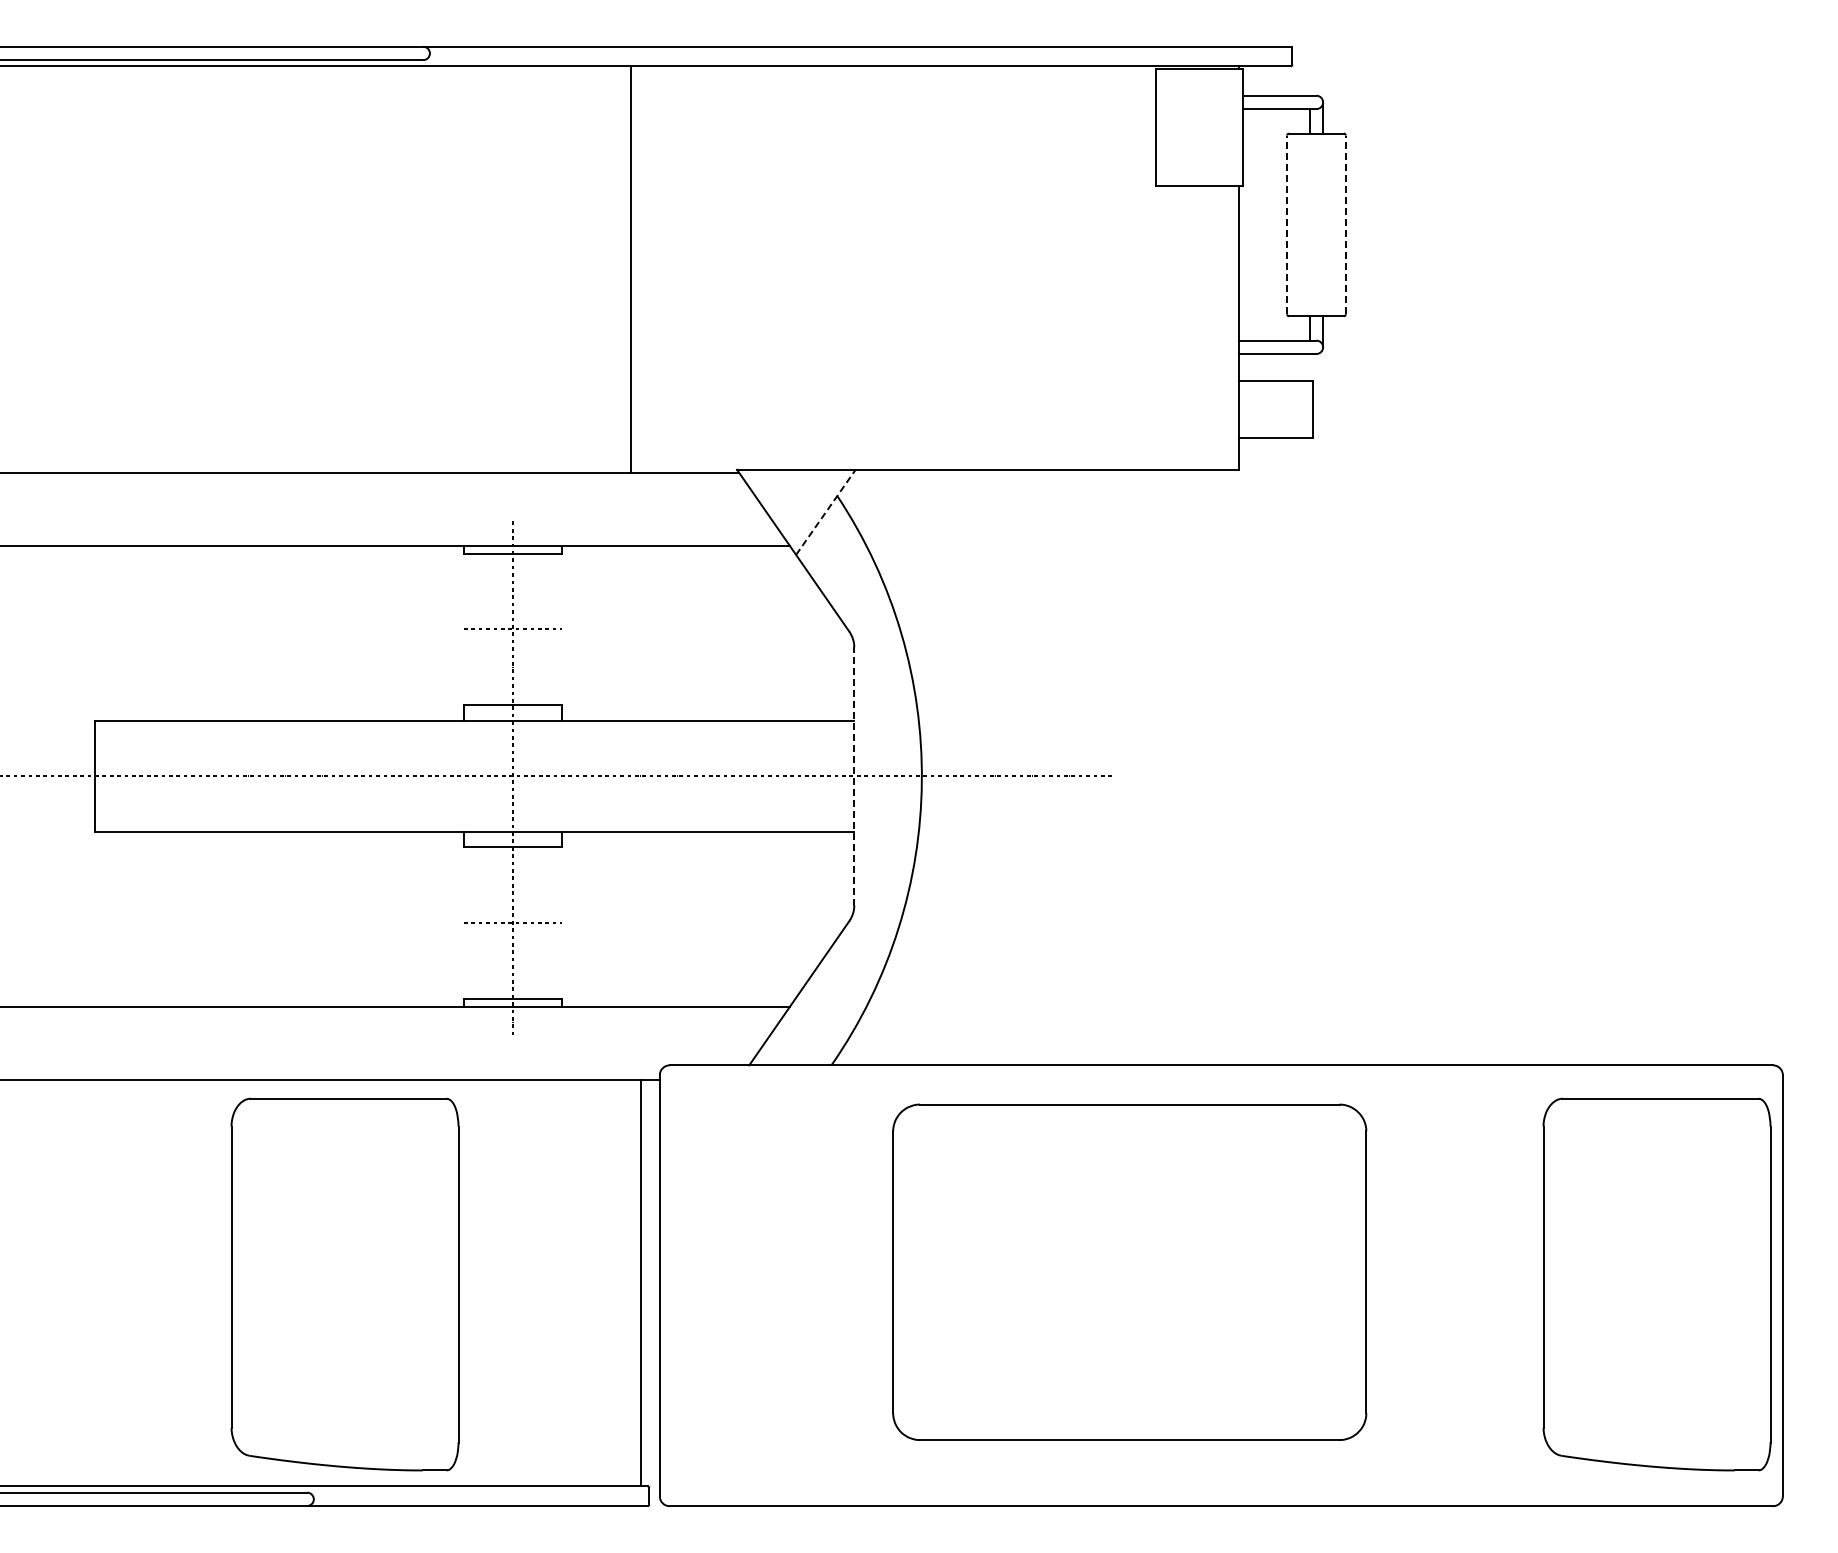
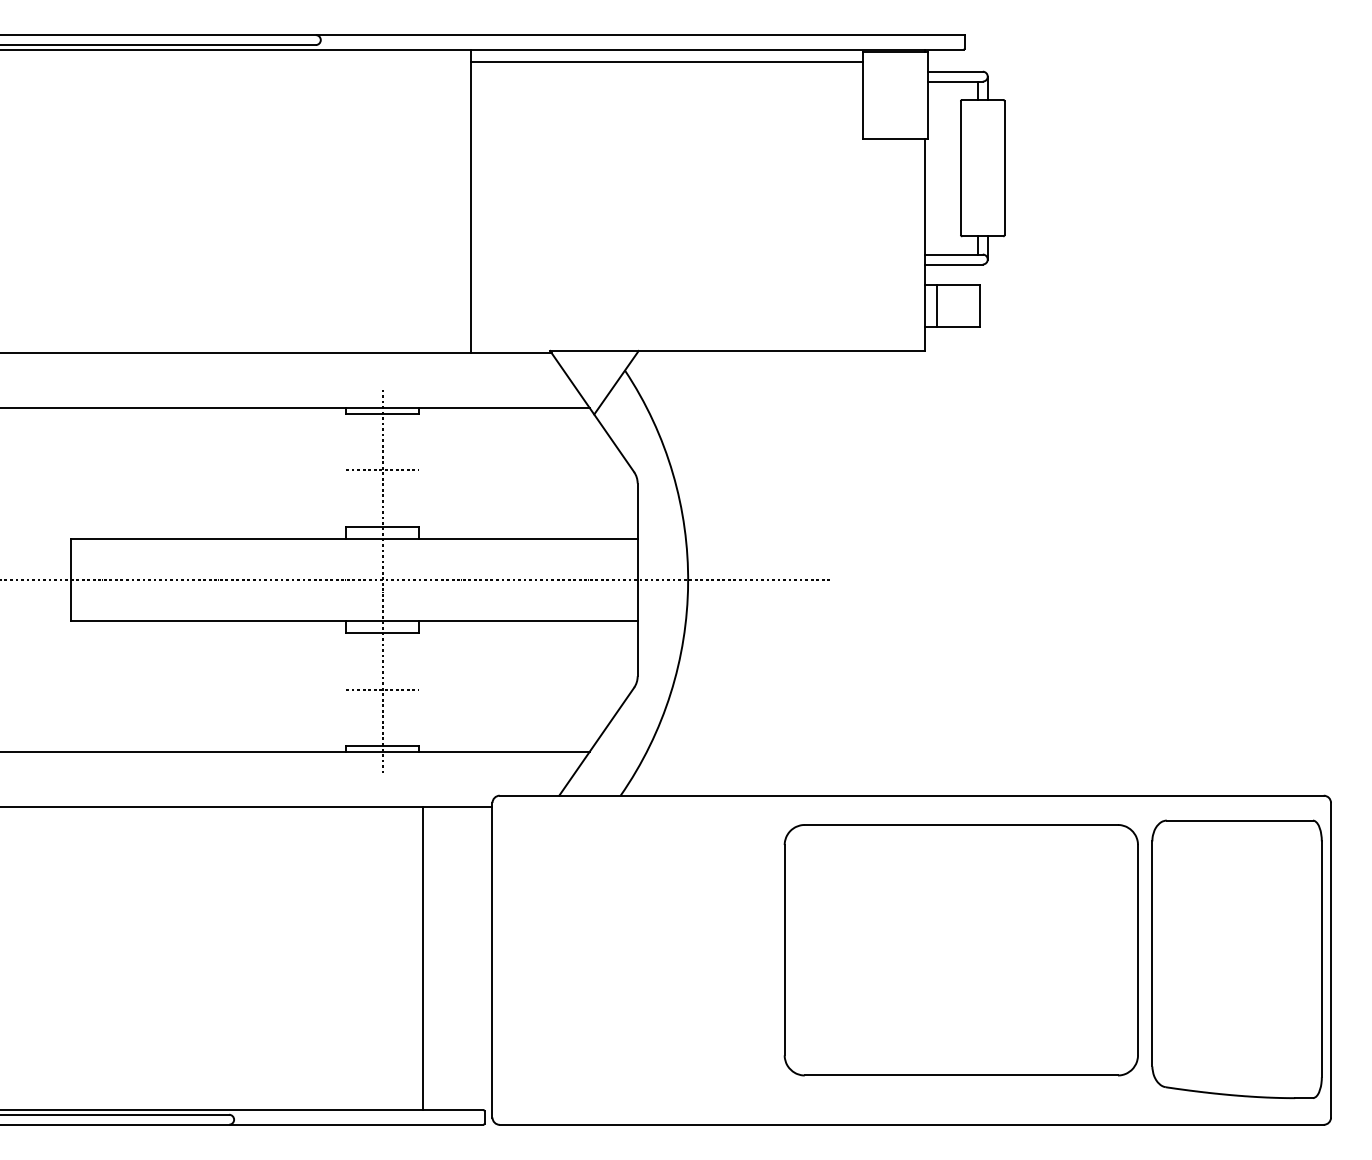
line: (893, 82) -> (666, 61), added
line: (1287, 224) -> (961, 167), dashed -> solid
line: (1345, 224) -> (1004, 167), dashed -> solid
line: (1255, 408) -> (937, 305), added
line: (825, 512) -> (616, 382), dashed -> solid
line: (854, 775) -> (637, 579), dashed -> solid
part: (1129, 1271) -> (961, 949), moved
line: (641, 1283) -> (422, 958), moved
part: (344, 1284) -> (257, 959), removed

